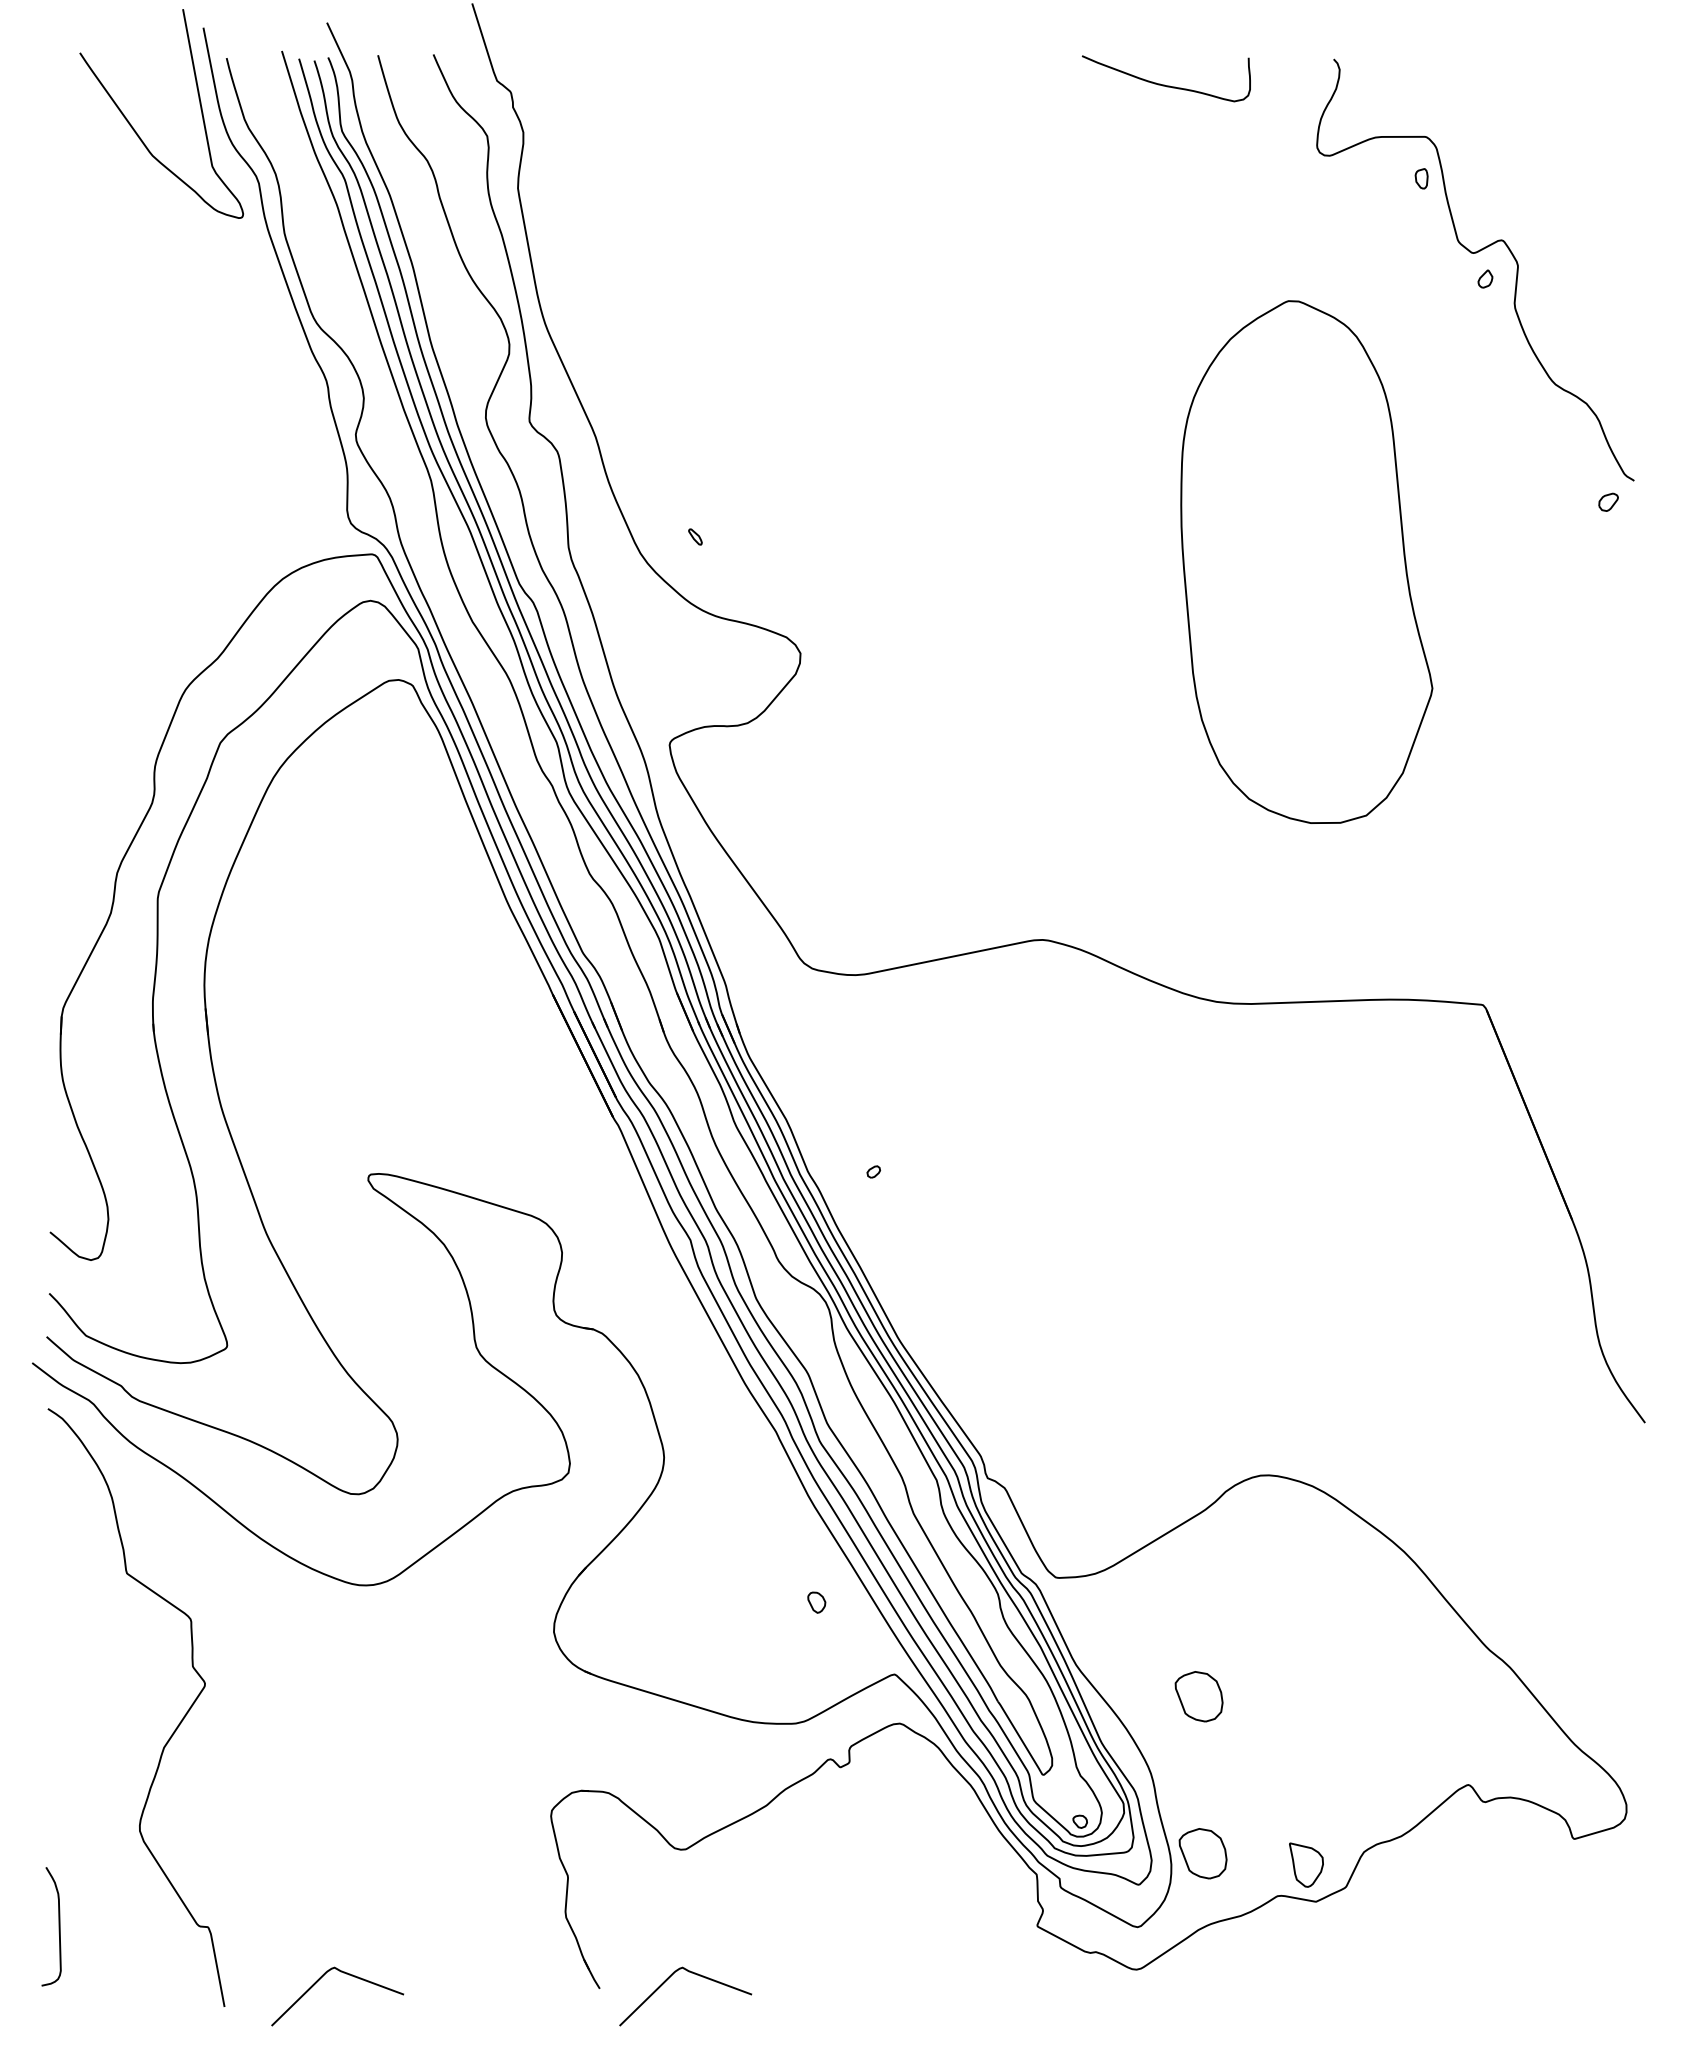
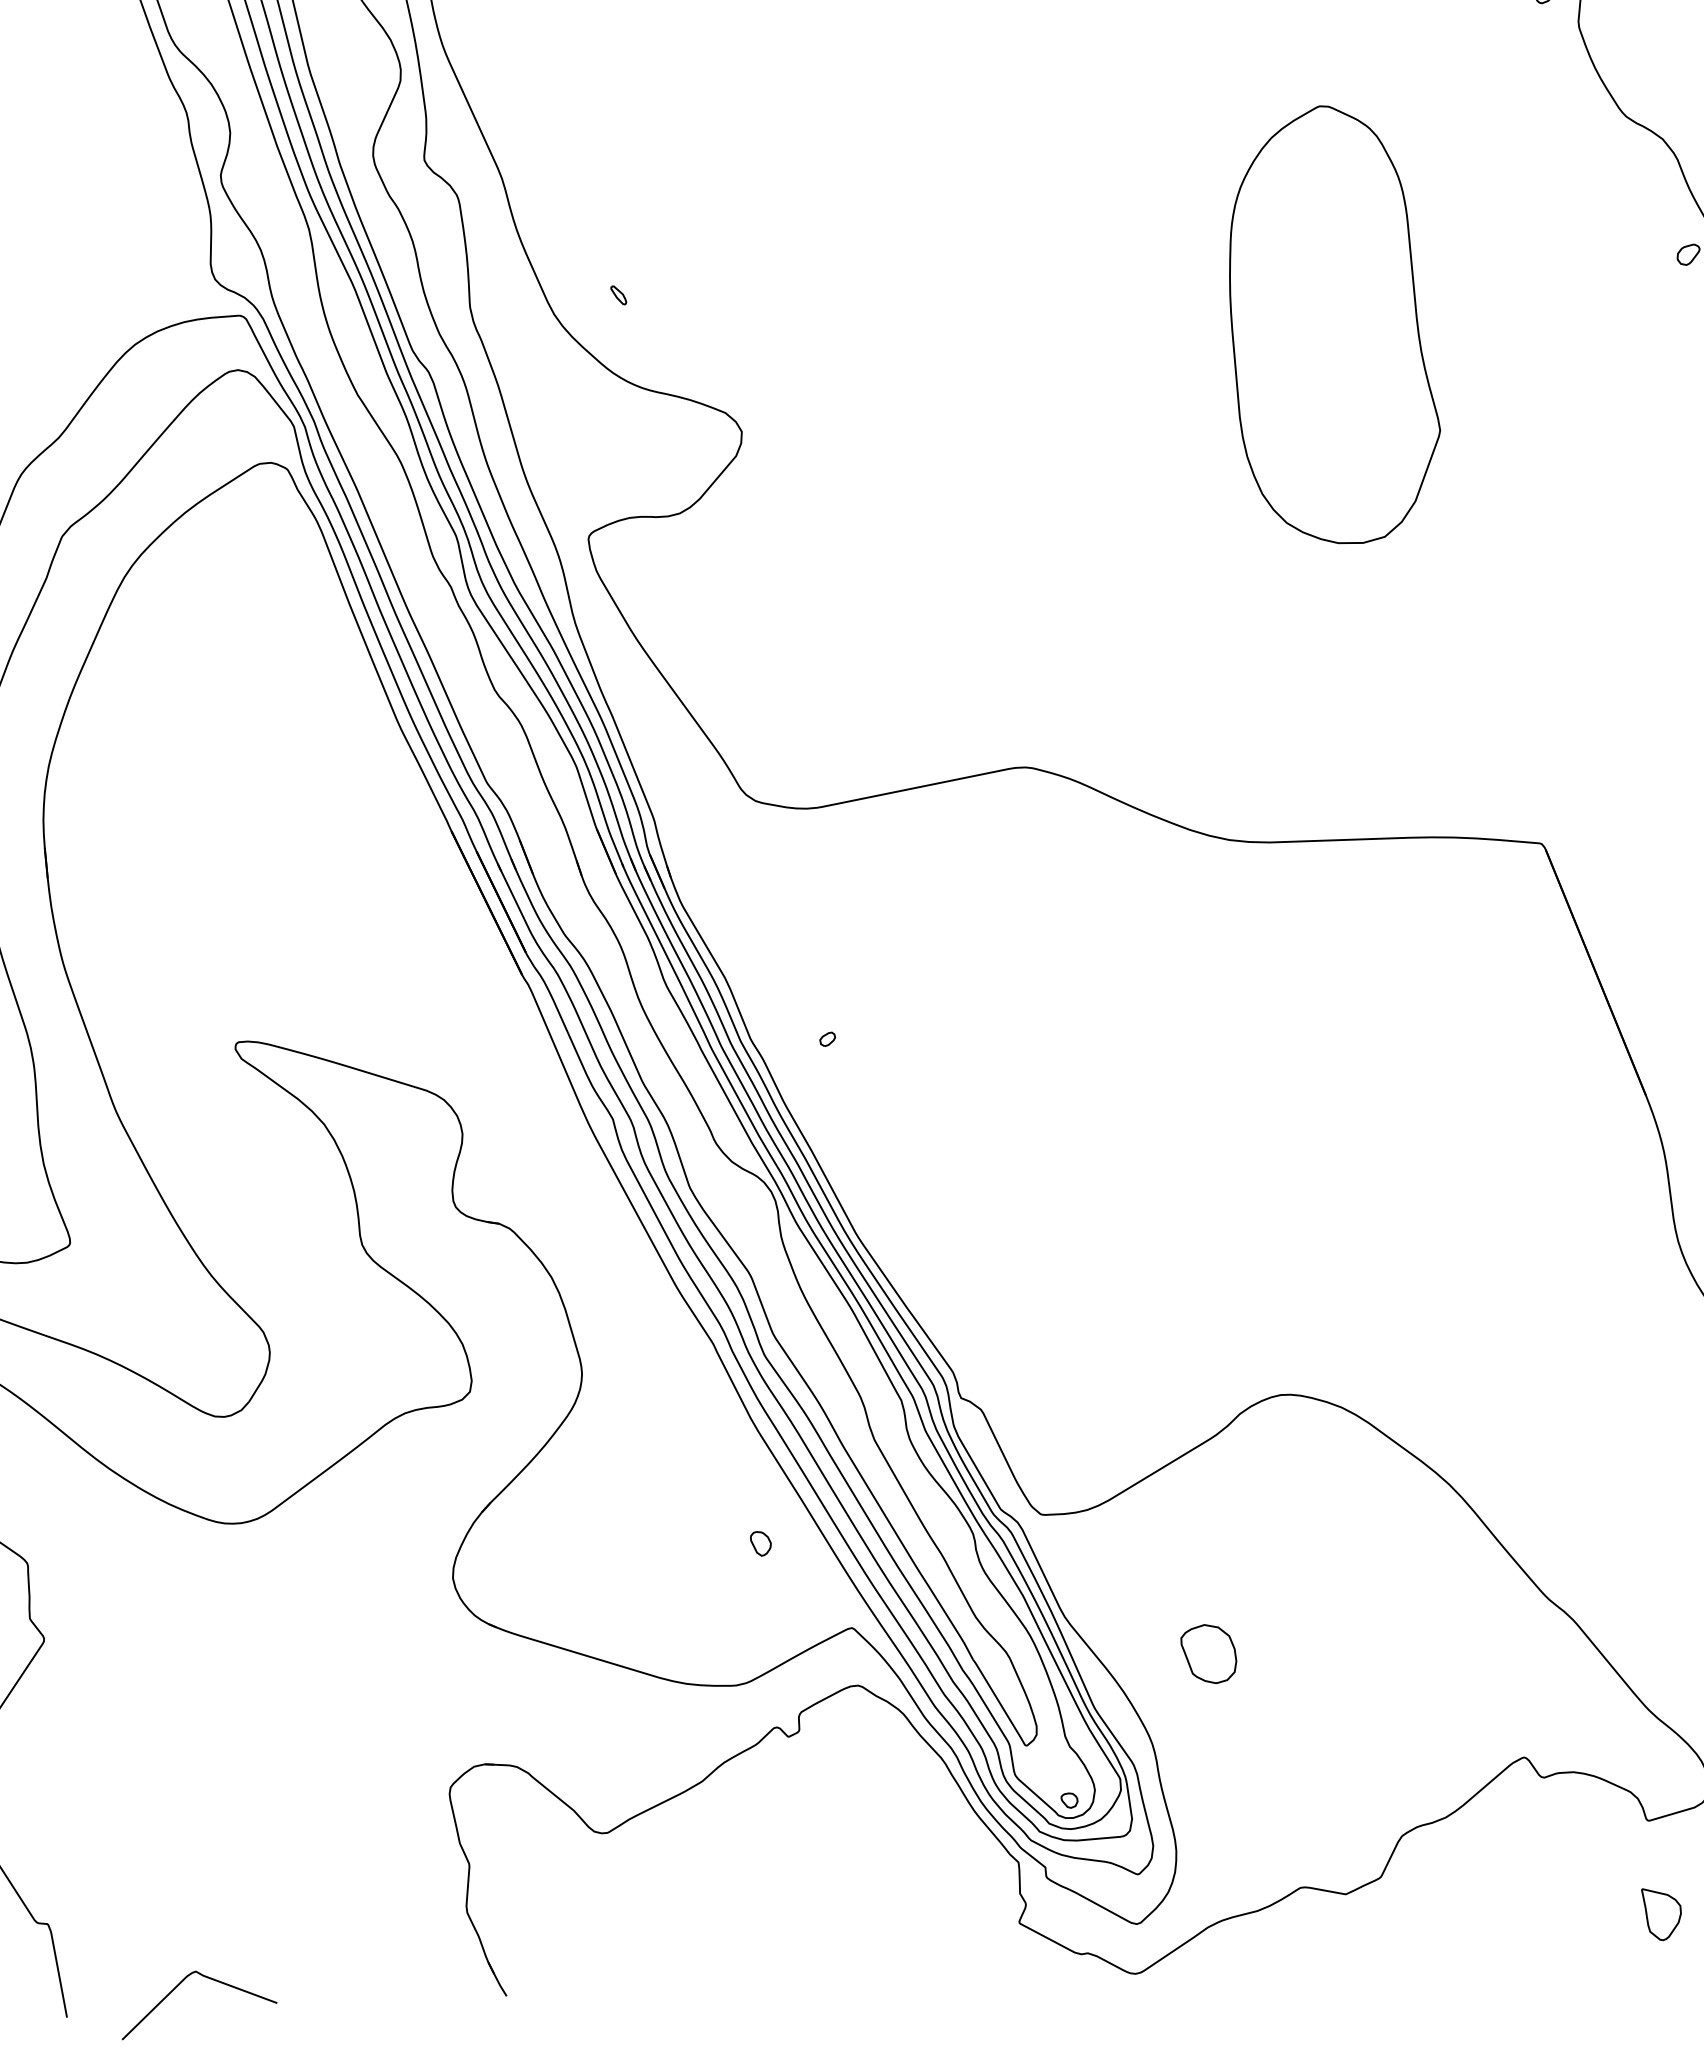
part: (1306, 561) -> (1334, 324), size x0.71
part: (1202, 1853) -> (1212, 1837), removed
part: (1306, 1864) -> (1661, 1913), moved
curve: (691, 1973) -> (614, 1978), removed

